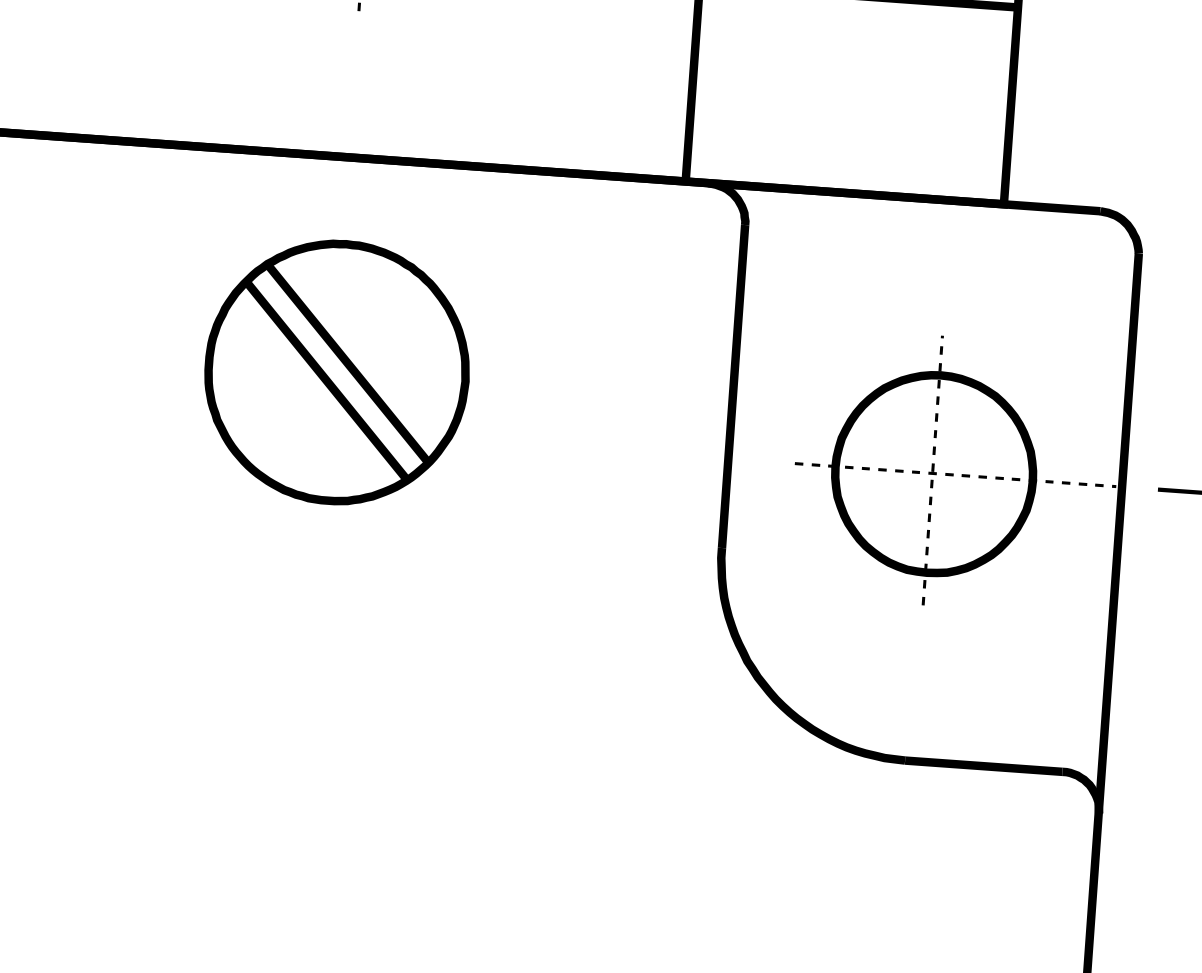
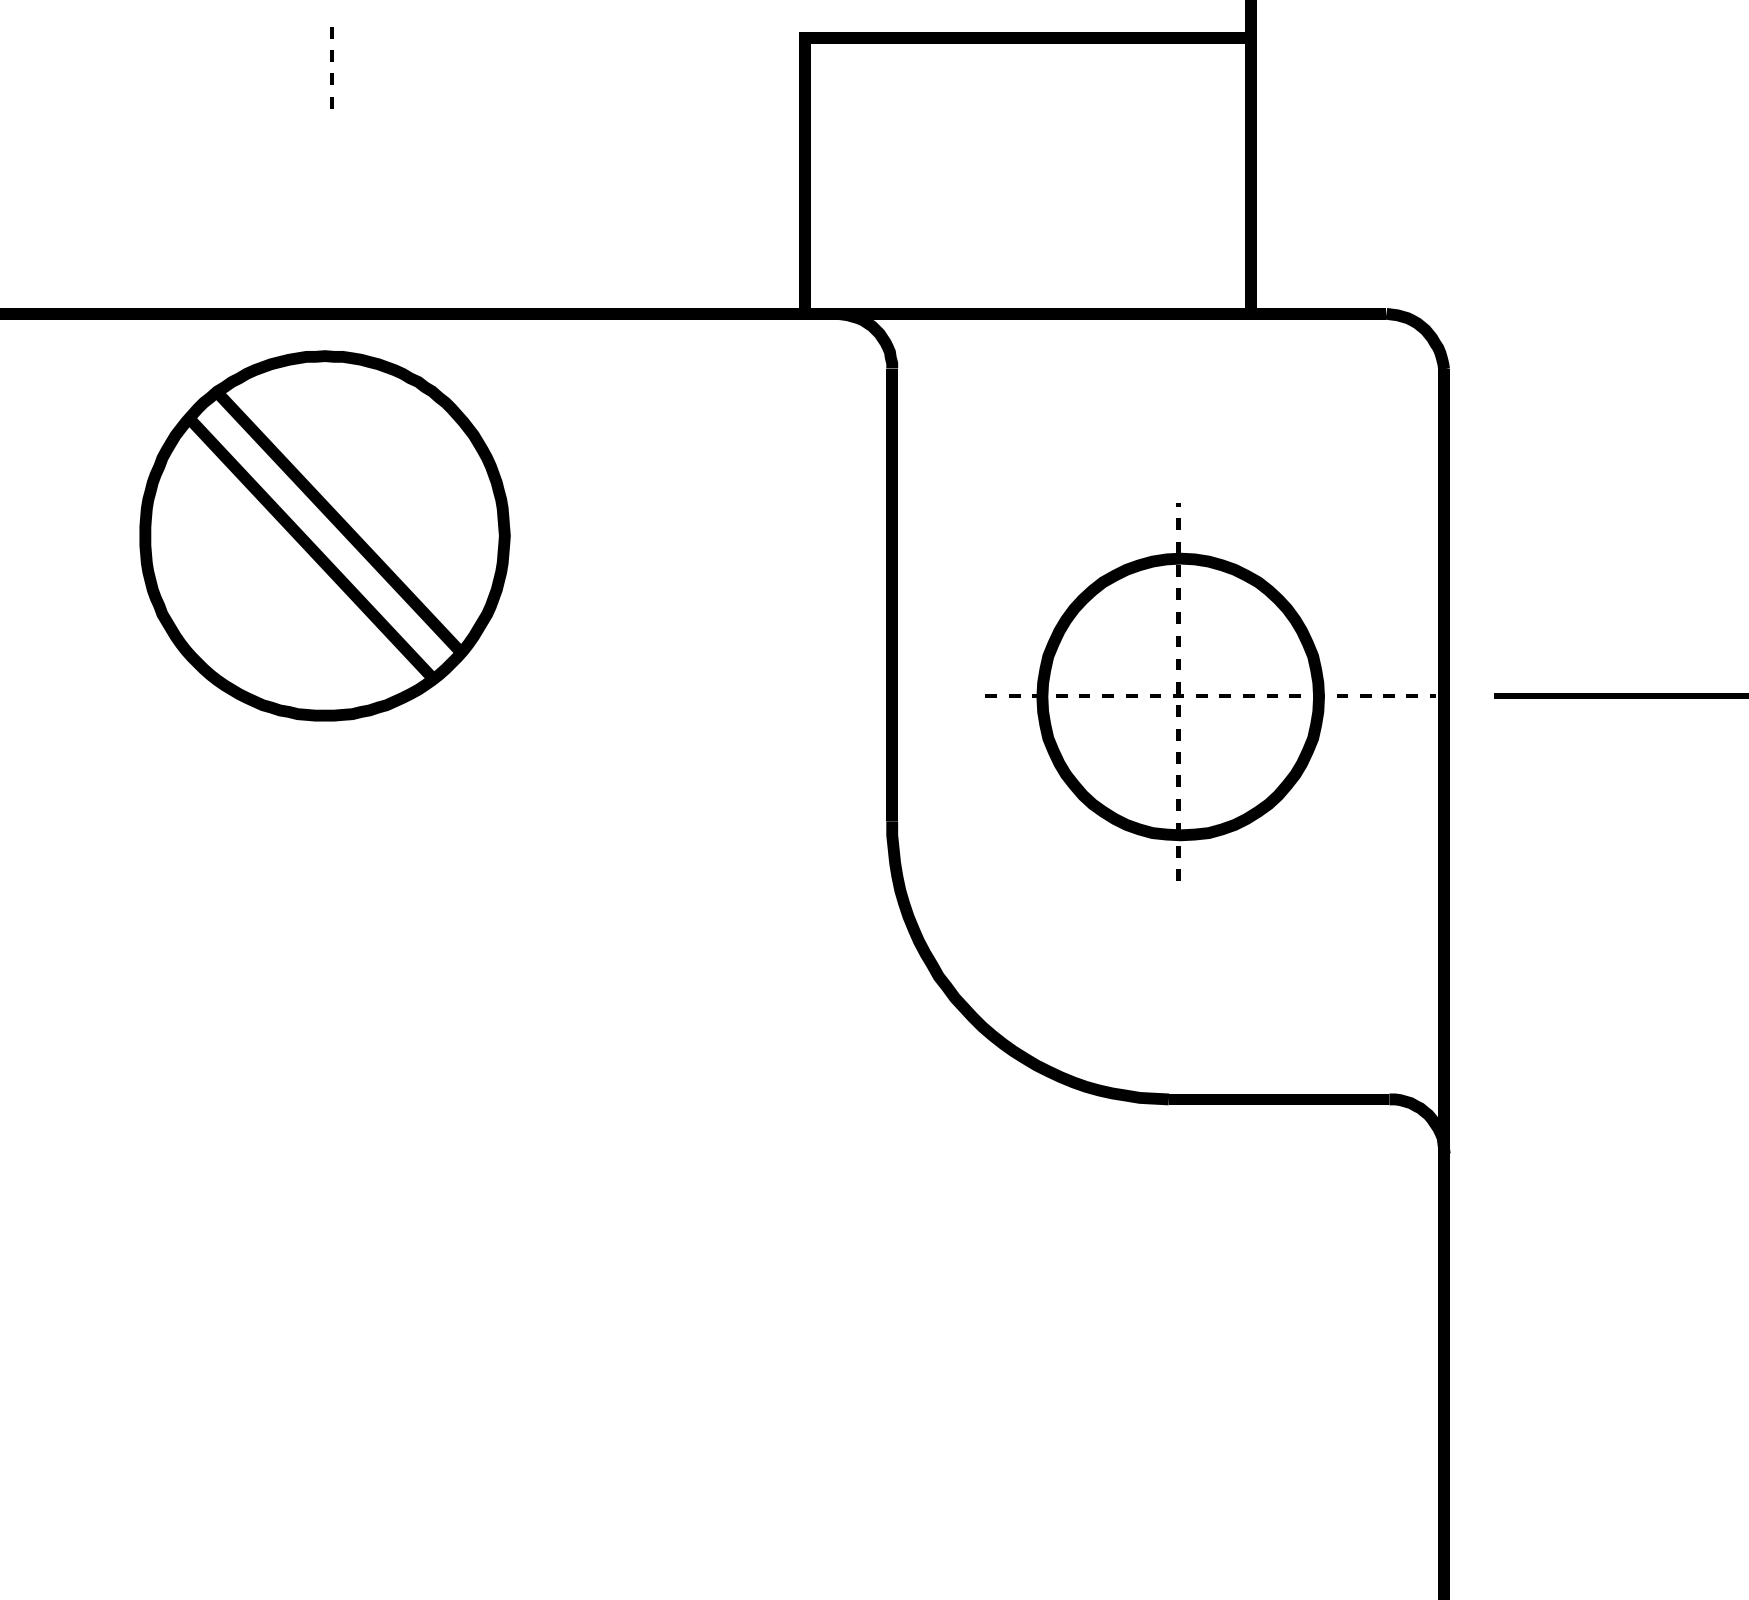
part: (336, 372) -> (324, 535), moved

